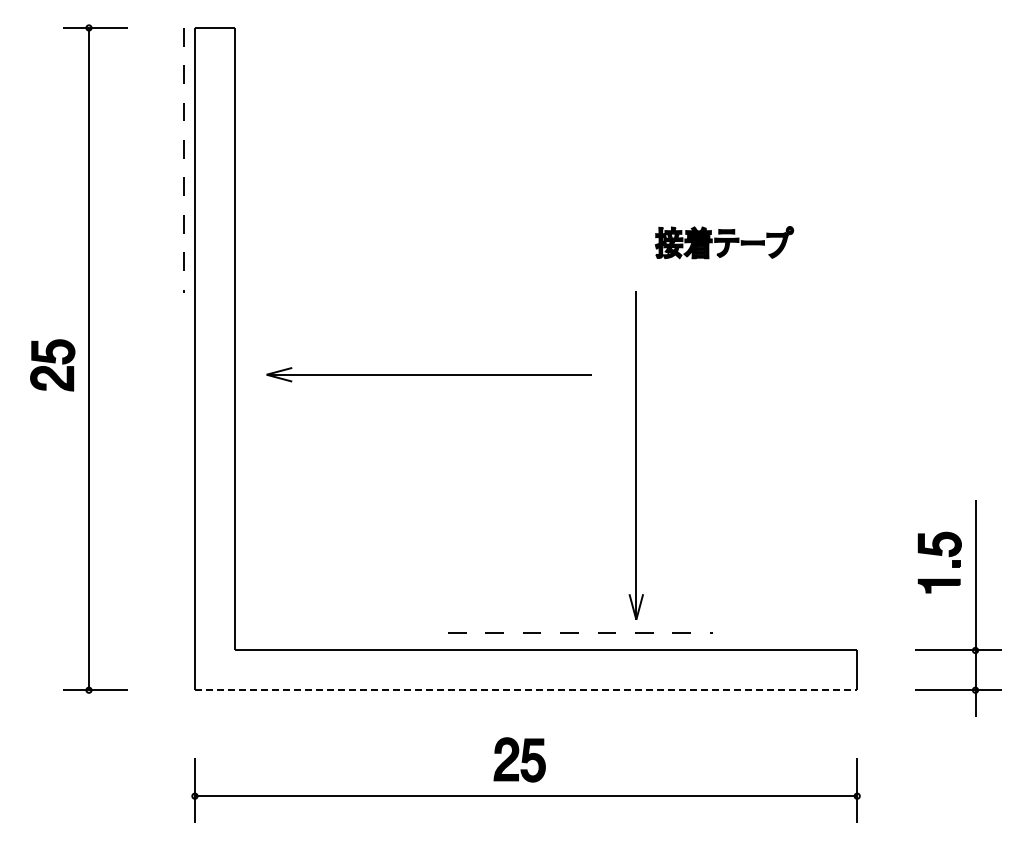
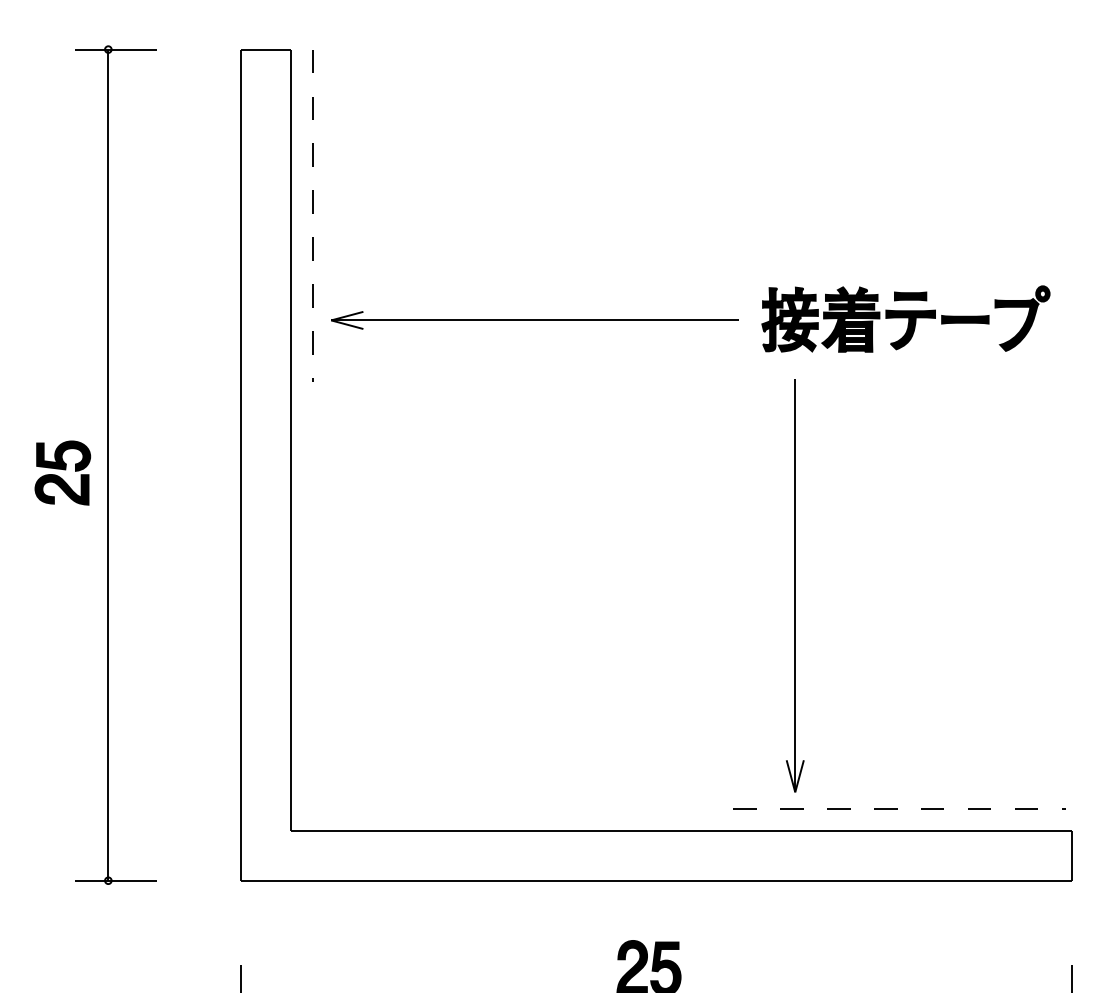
line: (183, 158) -> (312, 213), moved
part: (724, 242) -> (905, 318), size x1.67
part: (428, 374) -> (534, 320), moved
line: (578, 632) -> (897, 808), moved
line: (526, 690) -> (657, 881), dashed -> solid

